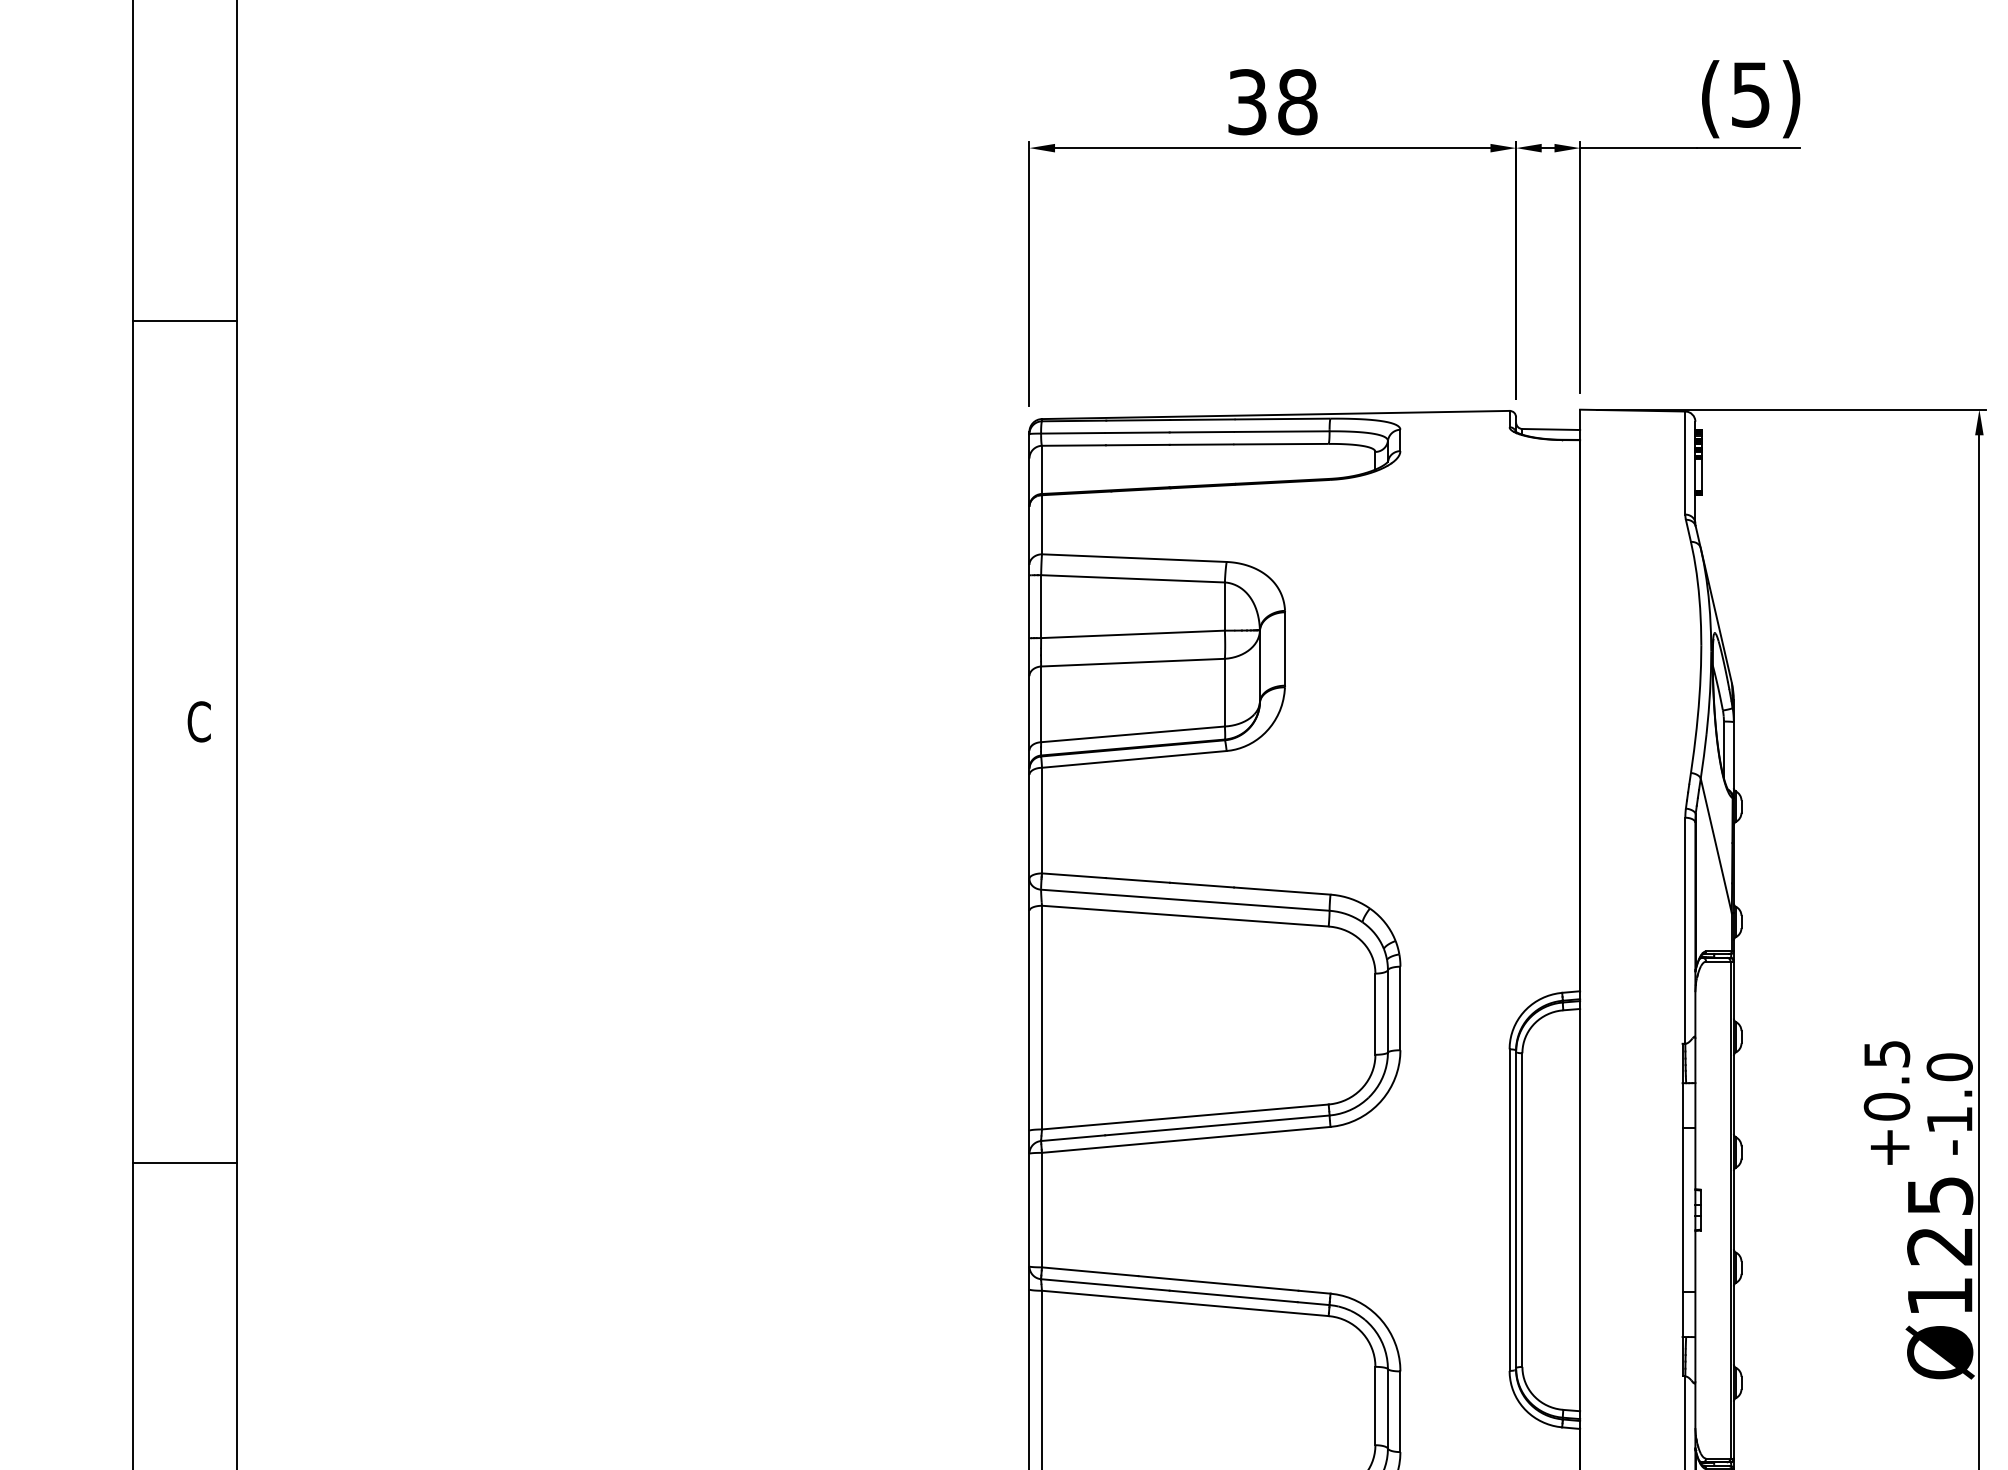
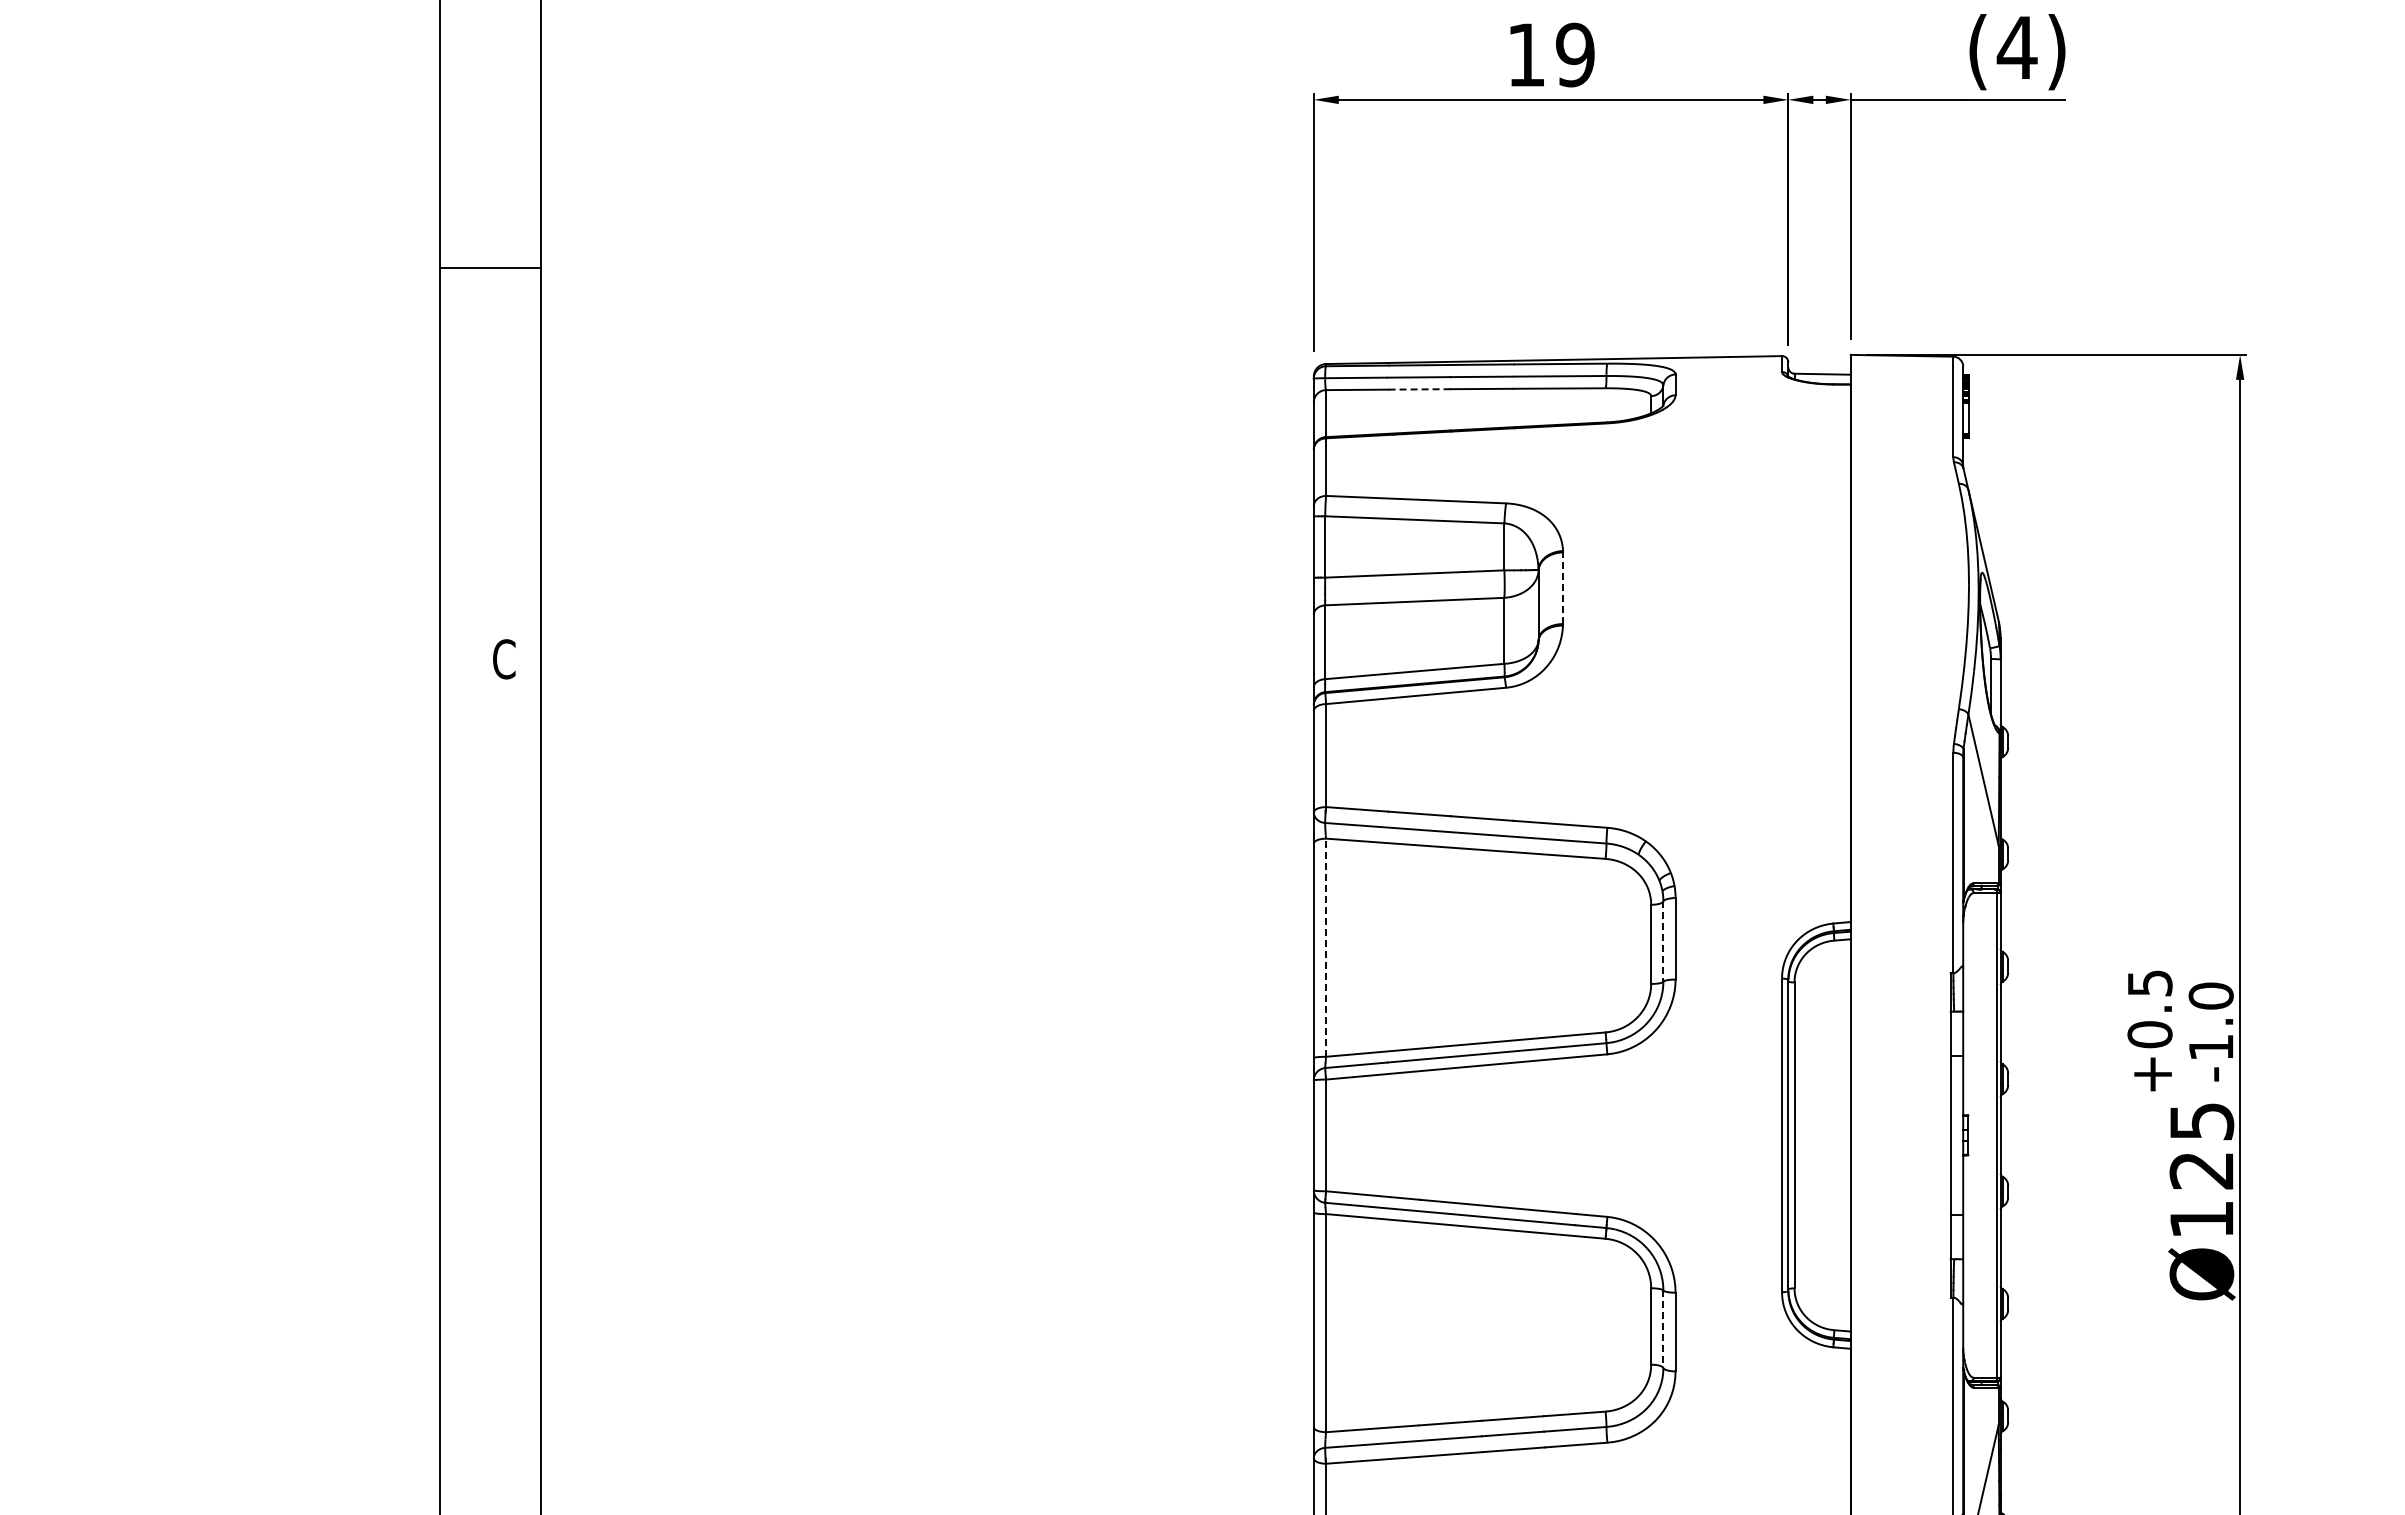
text: (1750, 95) -> (2016, 48), (5) -> (4)
text: (1273, 101) -> (1551, 54), 38 -> 19
line: (1136, 445) -> (1418, 389), solid -> dashed
line: (1285, 649) -> (1563, 588), solid -> dashed
line: (1388, 1012) -> (1663, 942), solid -> dashed
line: (1042, 1017) -> (1326, 947), solid -> dashed
line: (185, 1163) -> (490, 1089), removed
line: (1388, 1409) -> (1663, 1329), solid -> dashed

